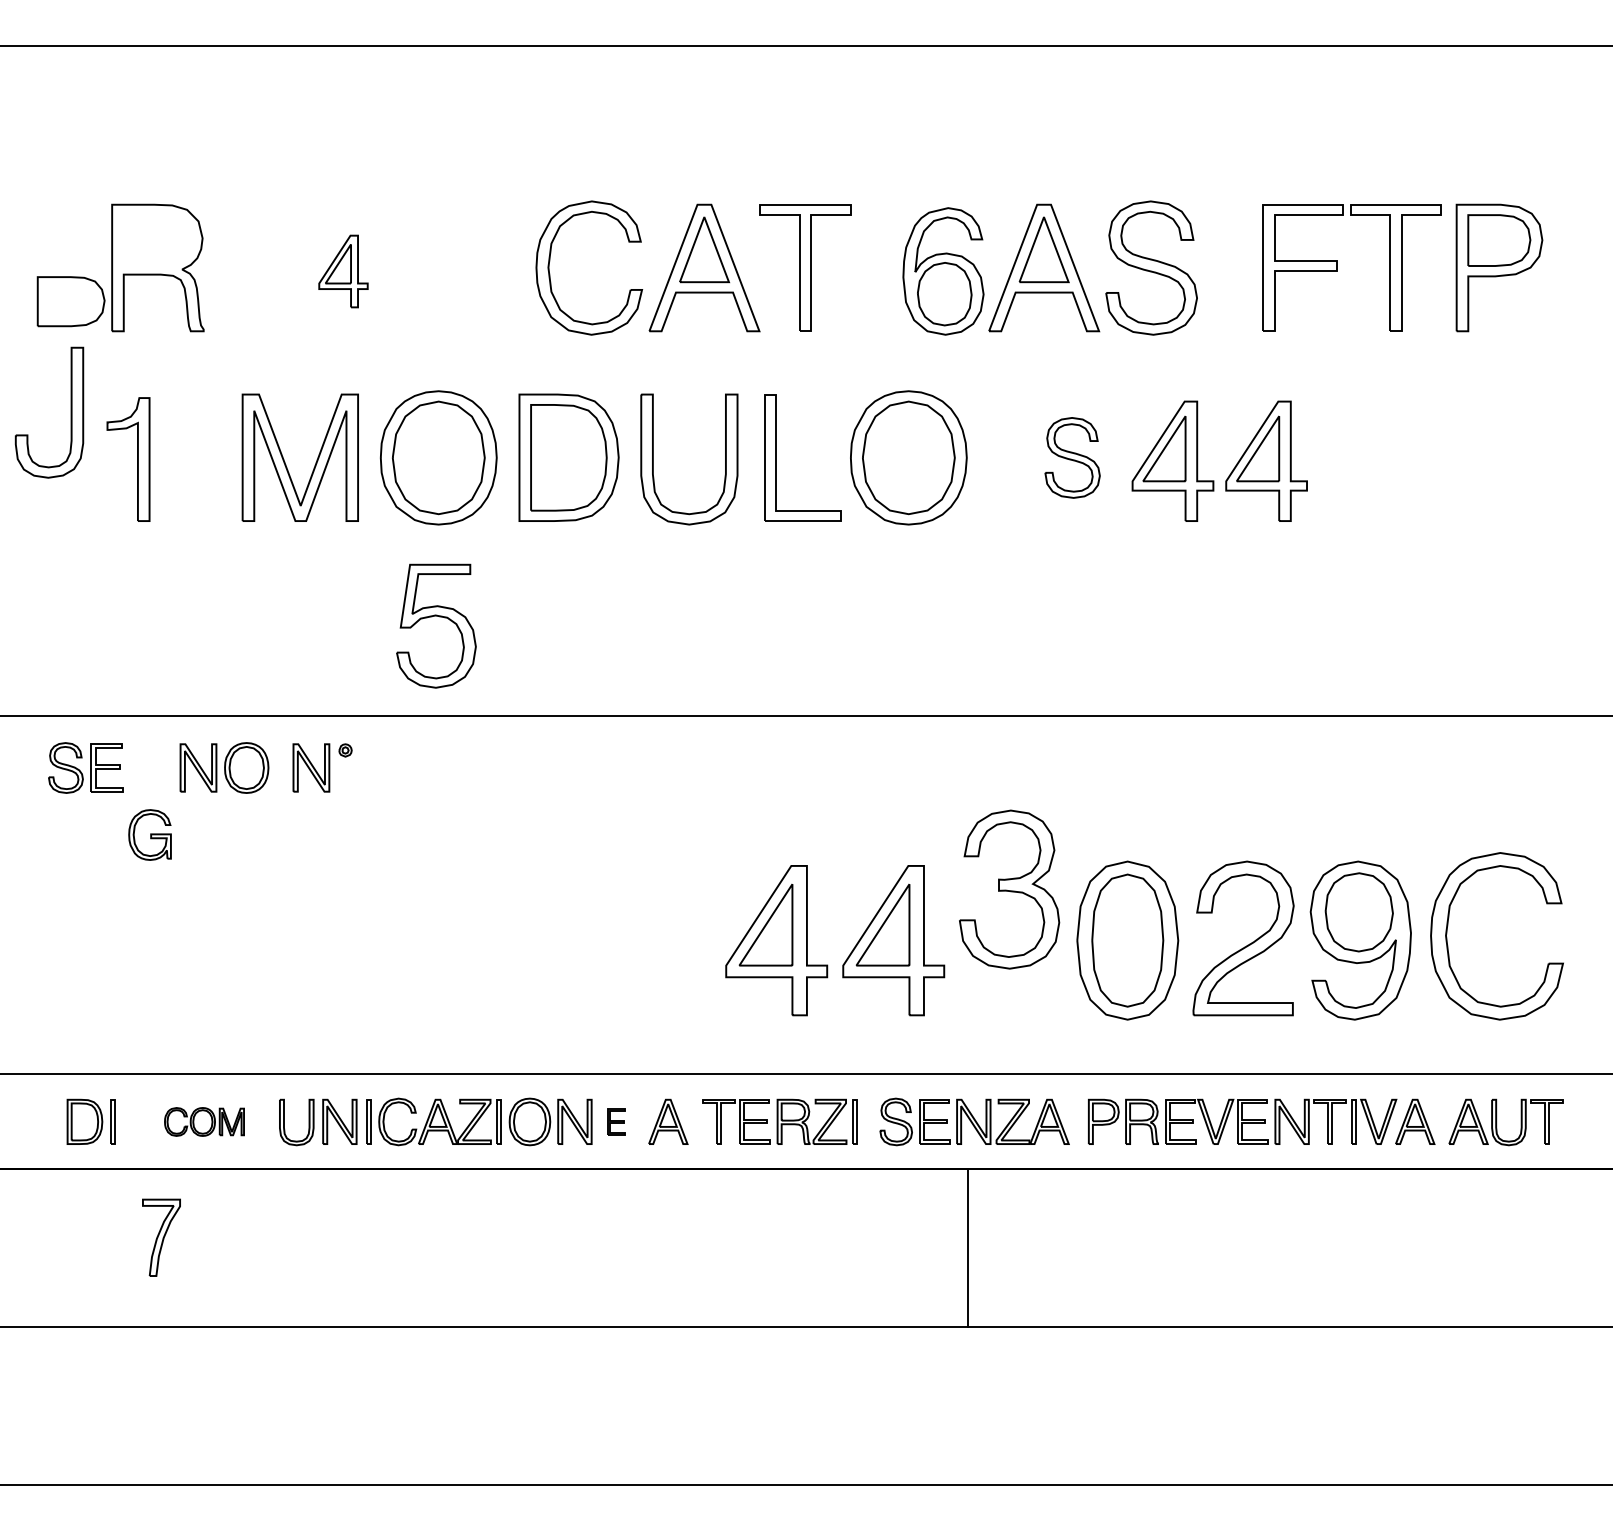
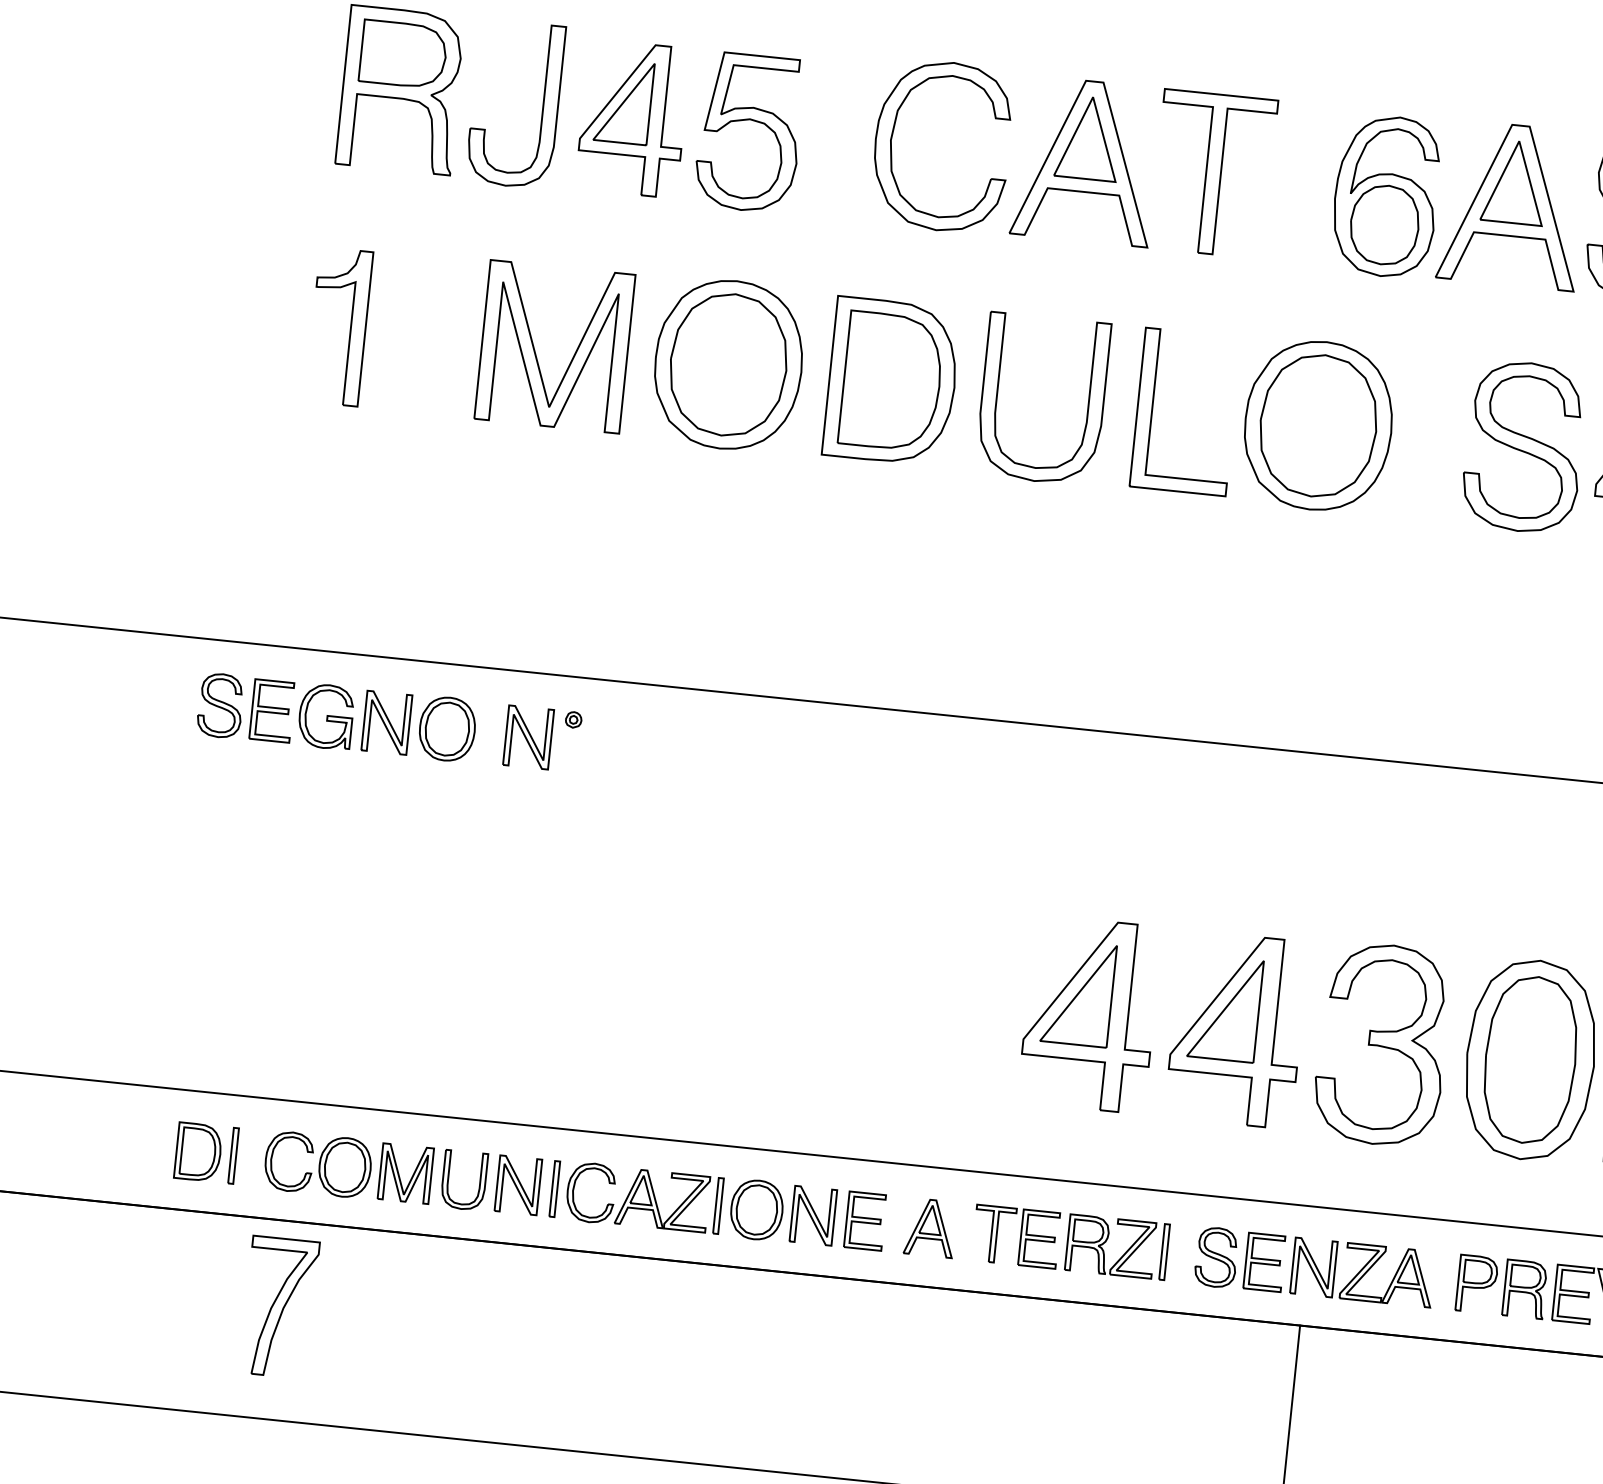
part: (343, 271) -> (633, 118), size x1.67
part: (70, 301) -> (402, 54), moved
part: (70, 412) -> (541, 106), moved
part: (1072, 457) -> (1523, 446), size x1.67
part: (439, 617) -> (754, 122), moved
part: (149, 834) -> (325, 715), moved
part: (1009, 889) -> (1382, 1044), moved
part: (204, 1121) -> (348, 1167), size x1.67
part: (616, 1121) -> (865, 1220), size x1.67
part: (161, 1237) -> (279, 1307), size x1.43

